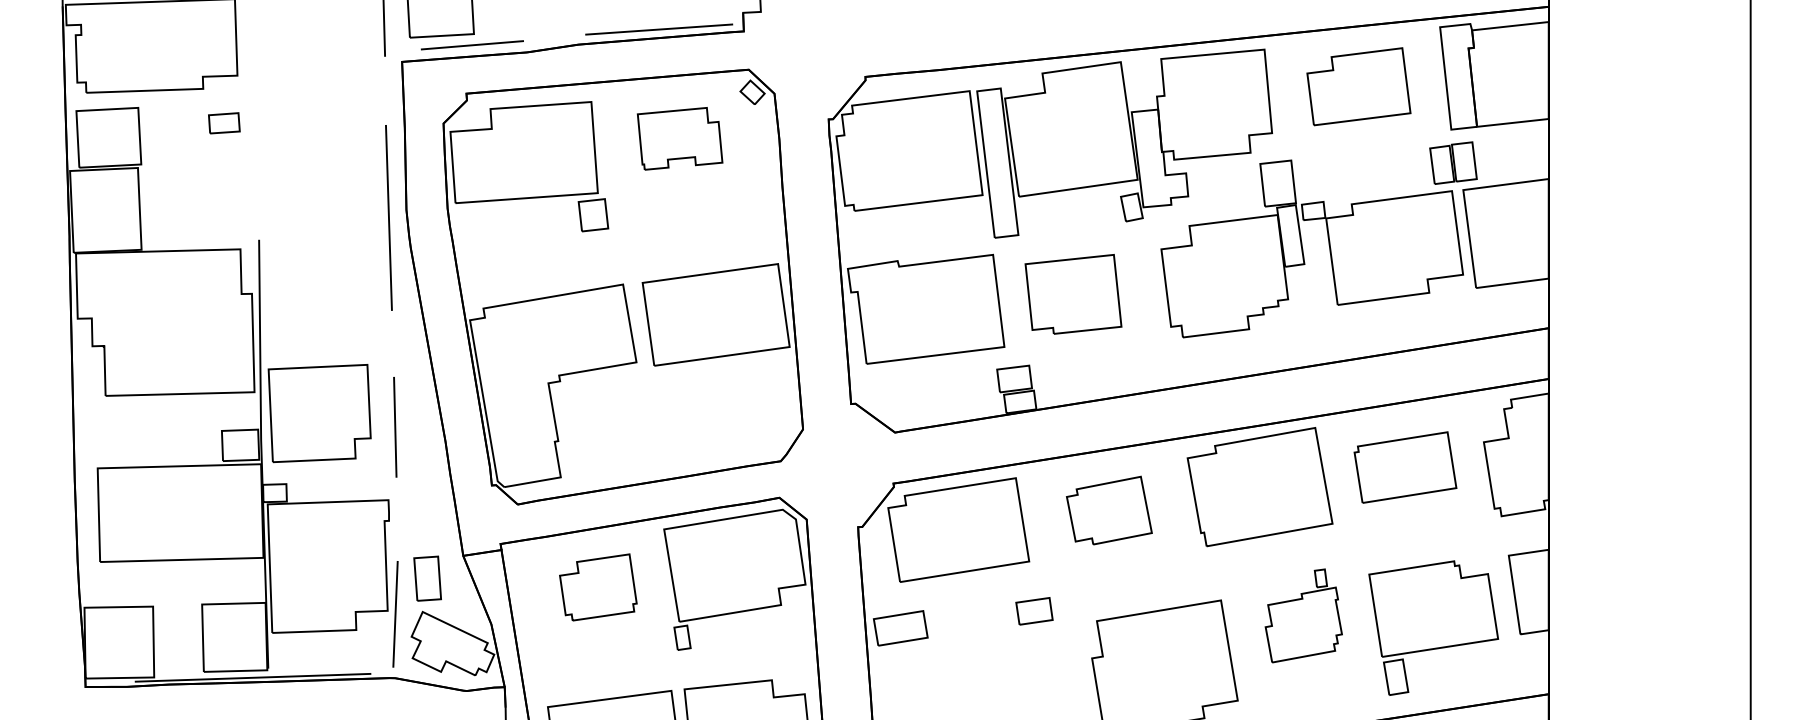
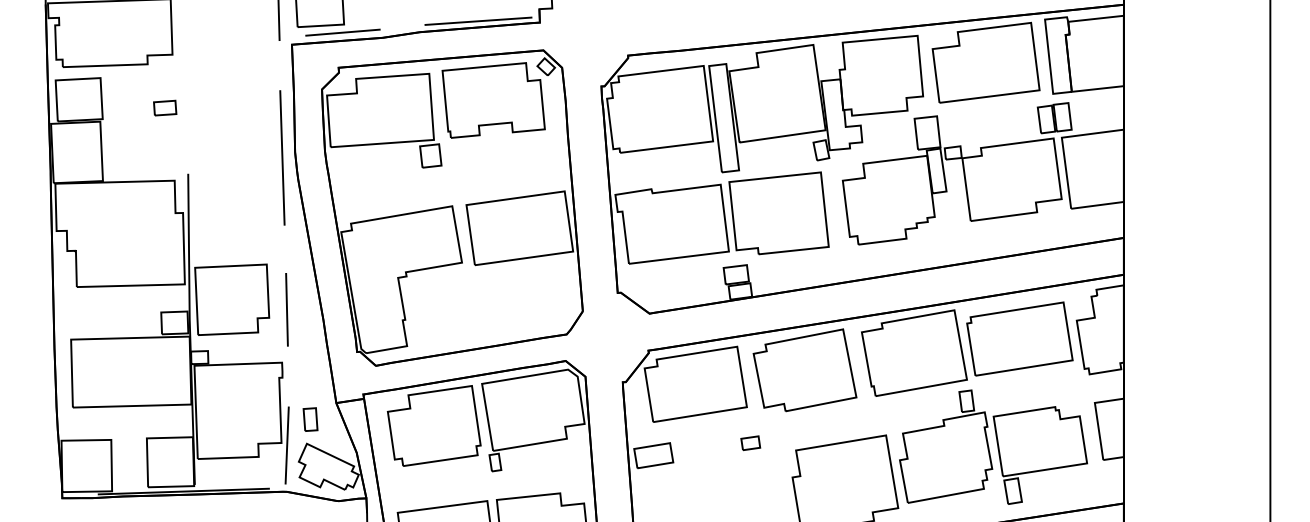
part: (1358, 86) -> (985, 62), size x1.43
part: (224, 123) -> (165, 108), moved
part: (679, 138) -> (493, 100), size x1.67
part: (1073, 294) -> (779, 213), size x1.43
part: (1405, 467) -> (1019, 338), size x1.43
part: (1109, 510) -> (805, 370), size x1.67
part: (427, 578) -> (310, 419), size x0.71
part: (598, 587) -> (434, 426), size x1.67
part: (1034, 610) -> (750, 442), size x0.71
part: (1303, 615) -> (945, 446), size x1.67

